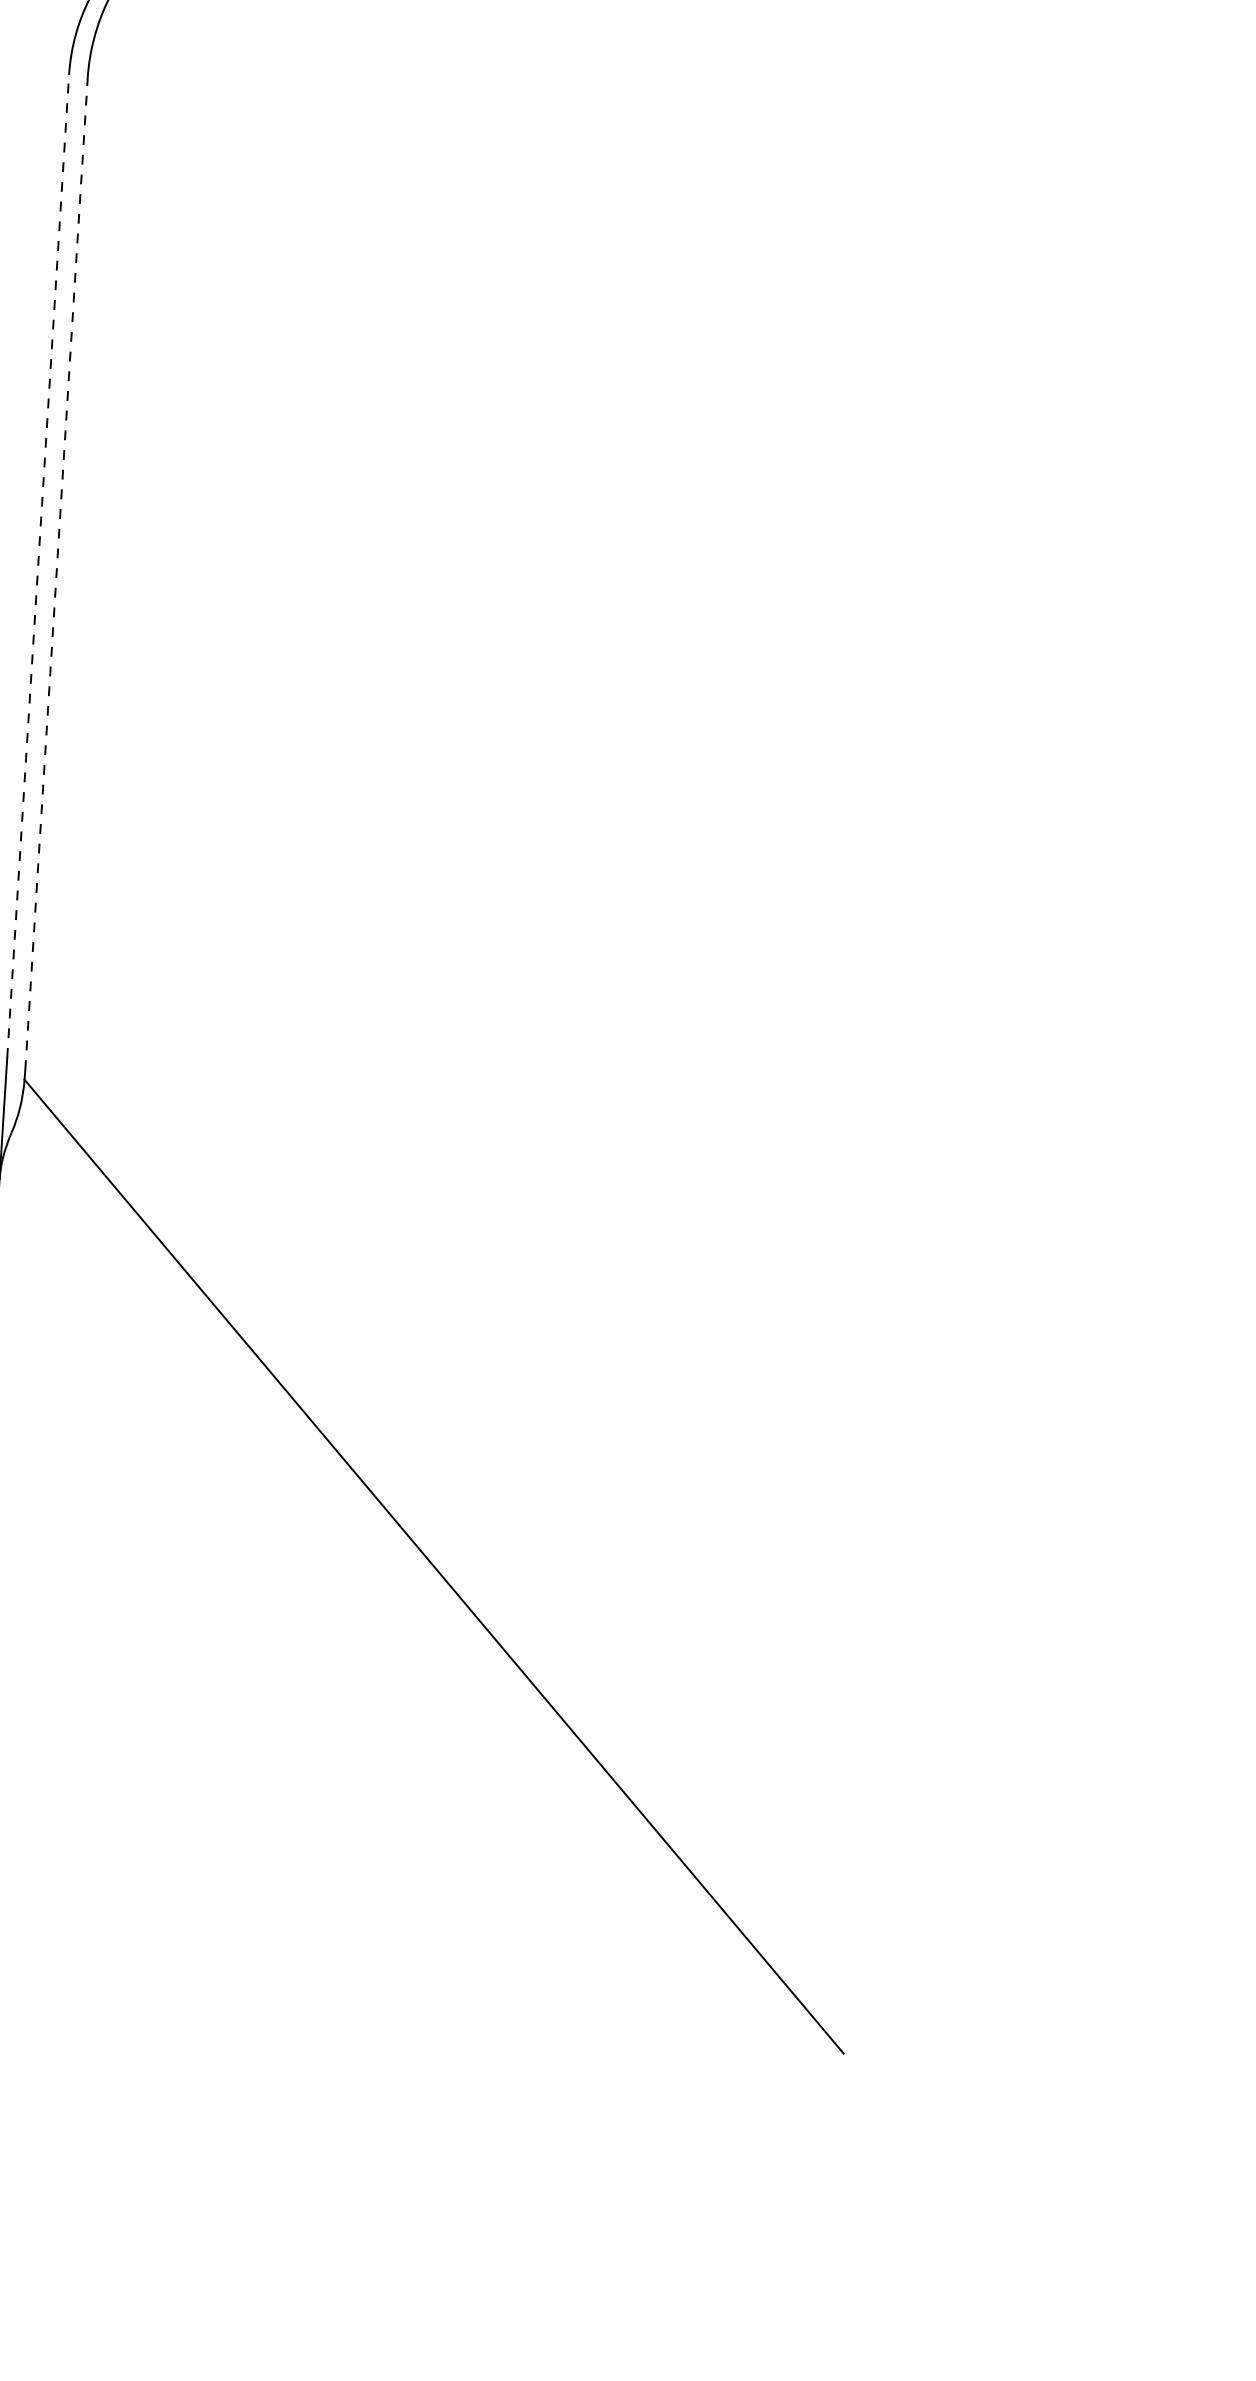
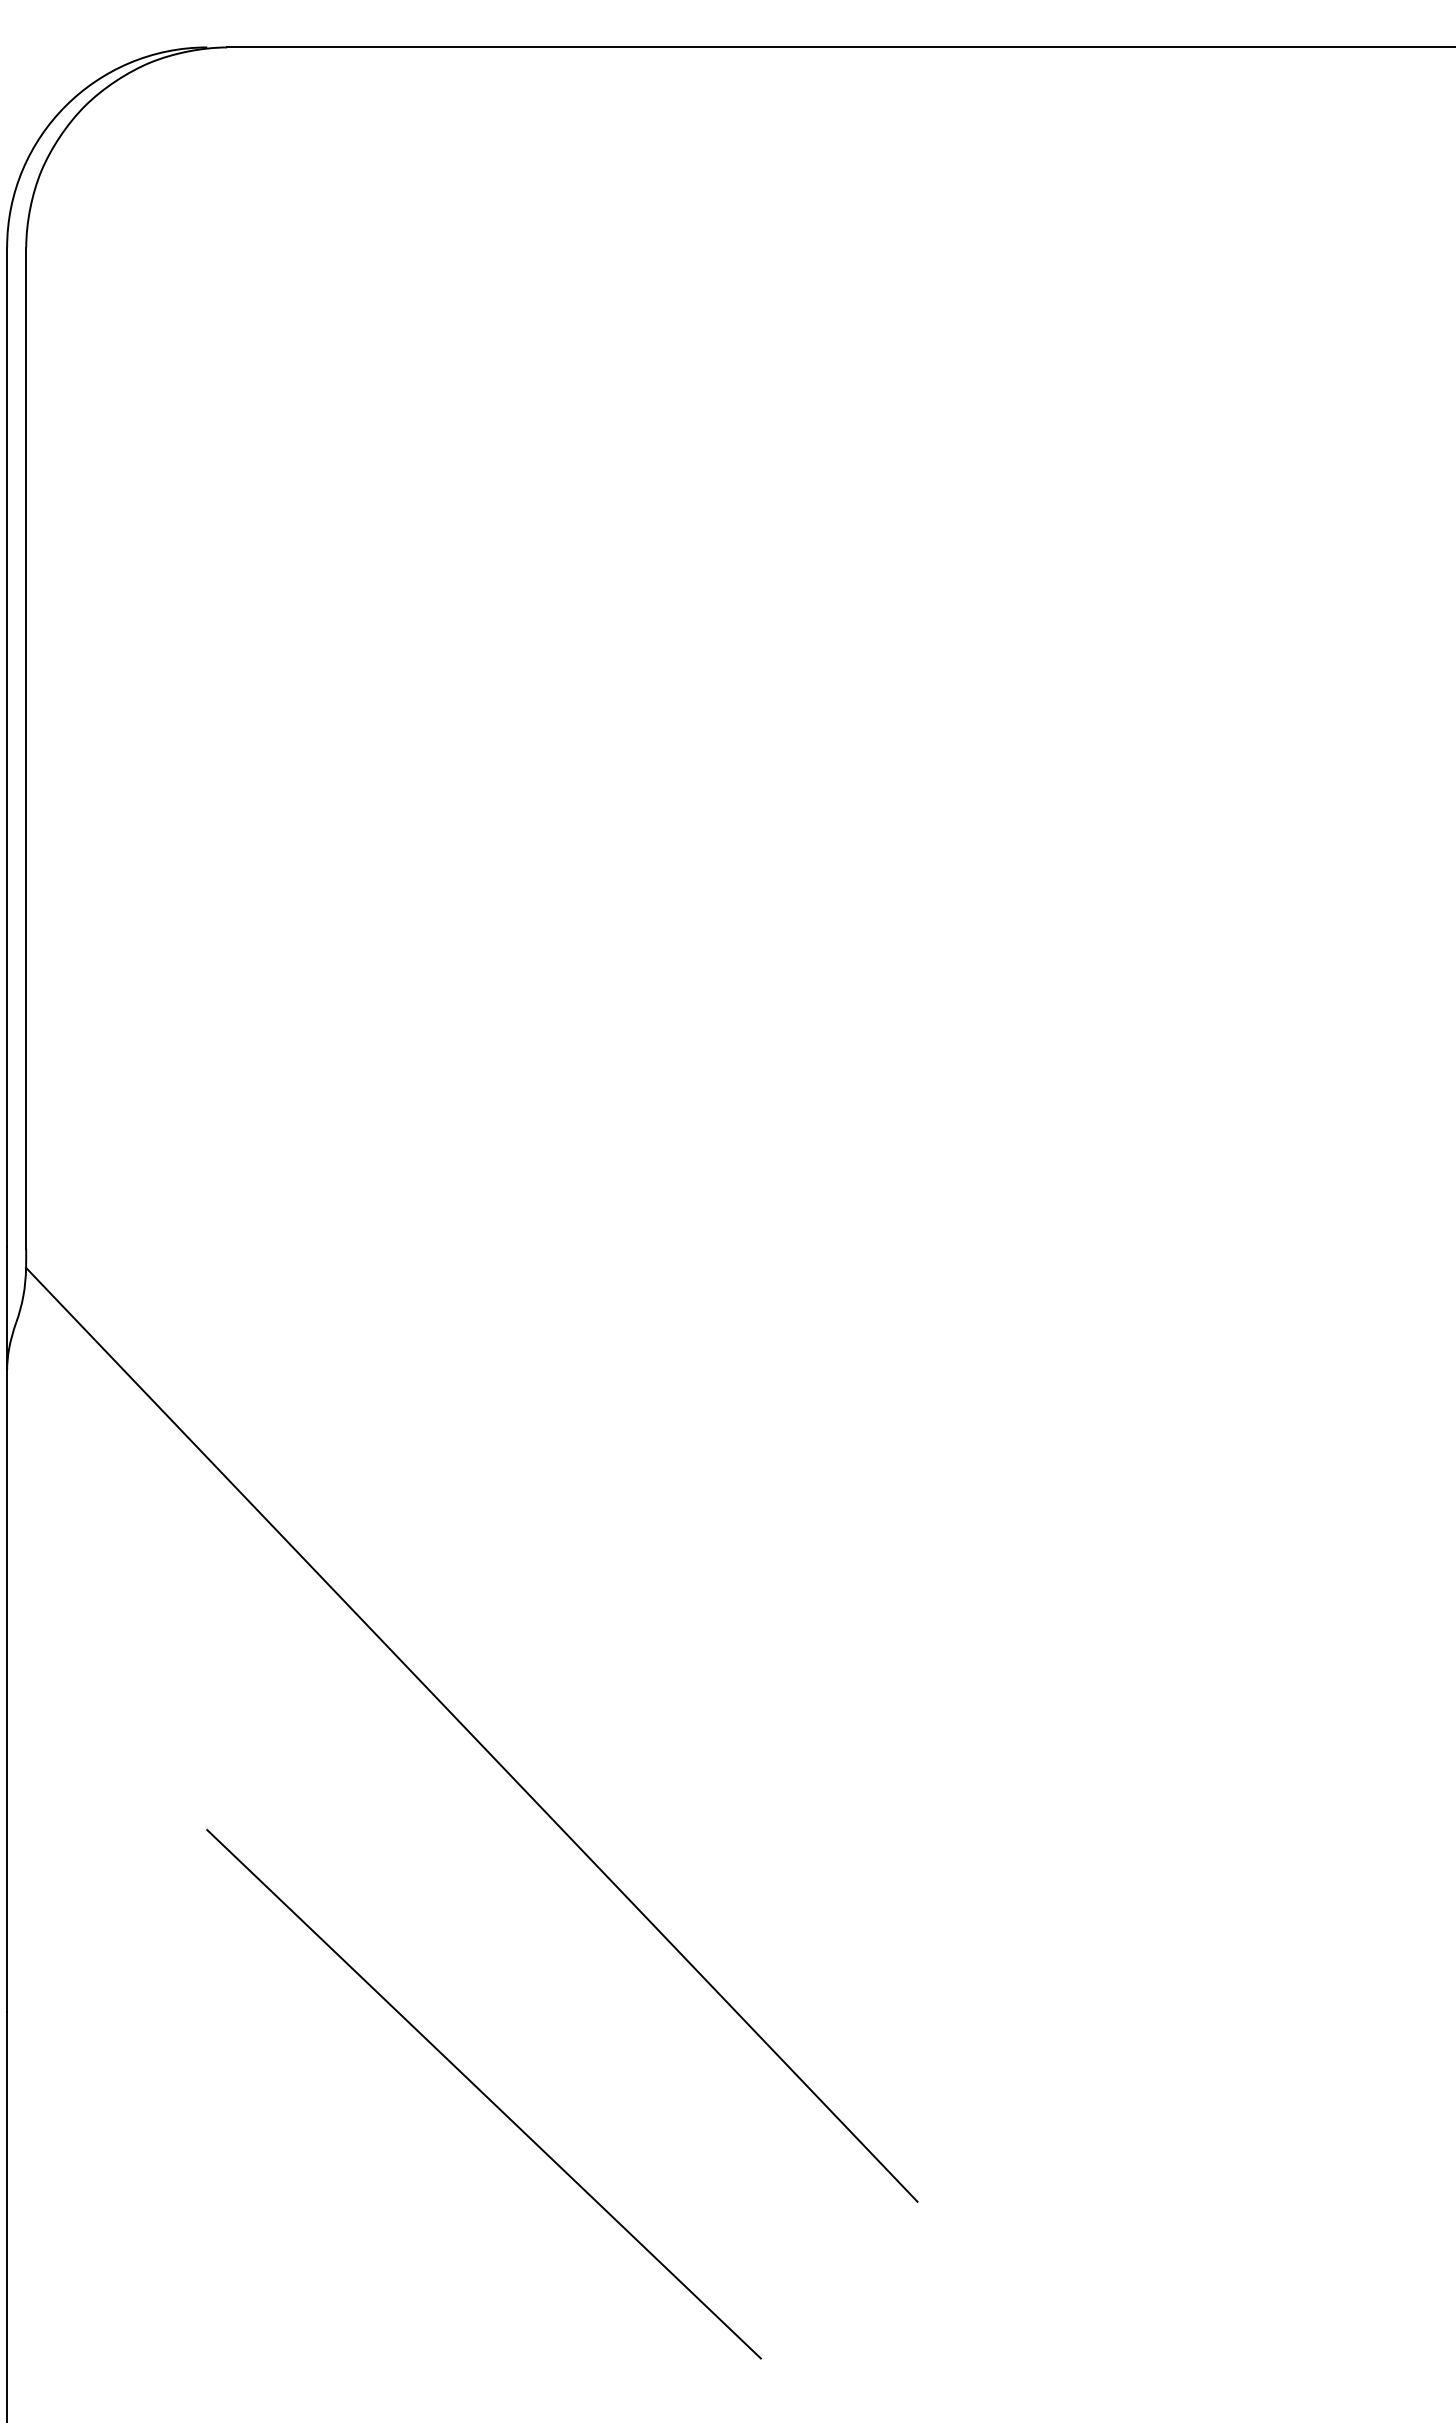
line: (38, 566) -> (7, 747), dashed -> solid
line: (57, 568) -> (26, 748), dashed -> solid
line: (423, 1921) -> (483, 2094), added

